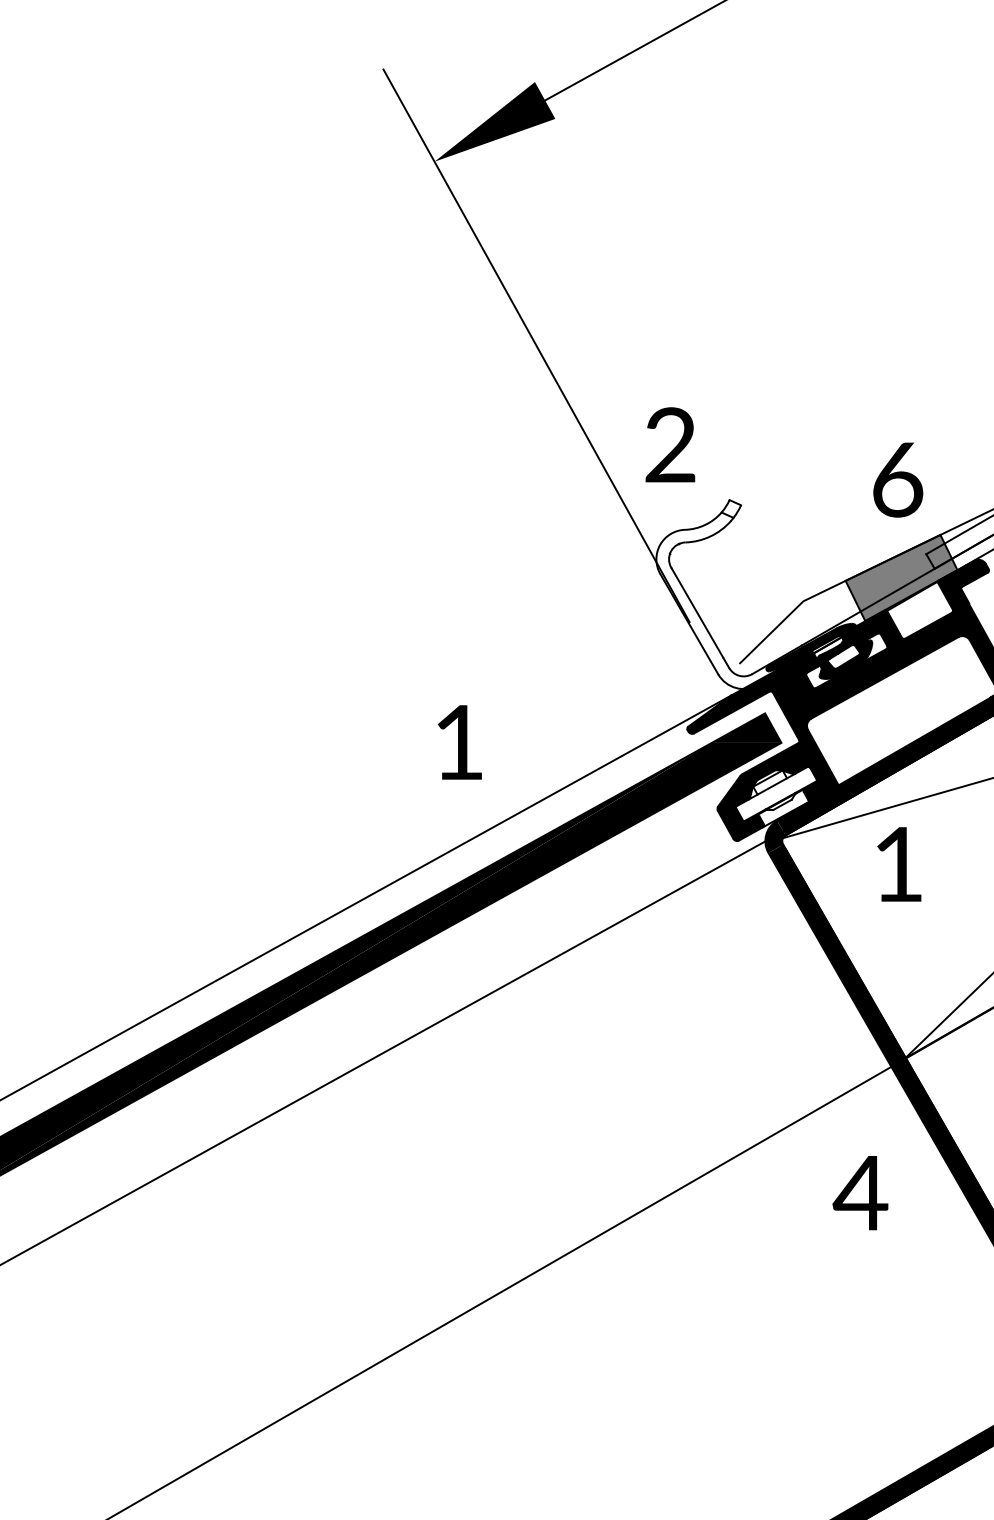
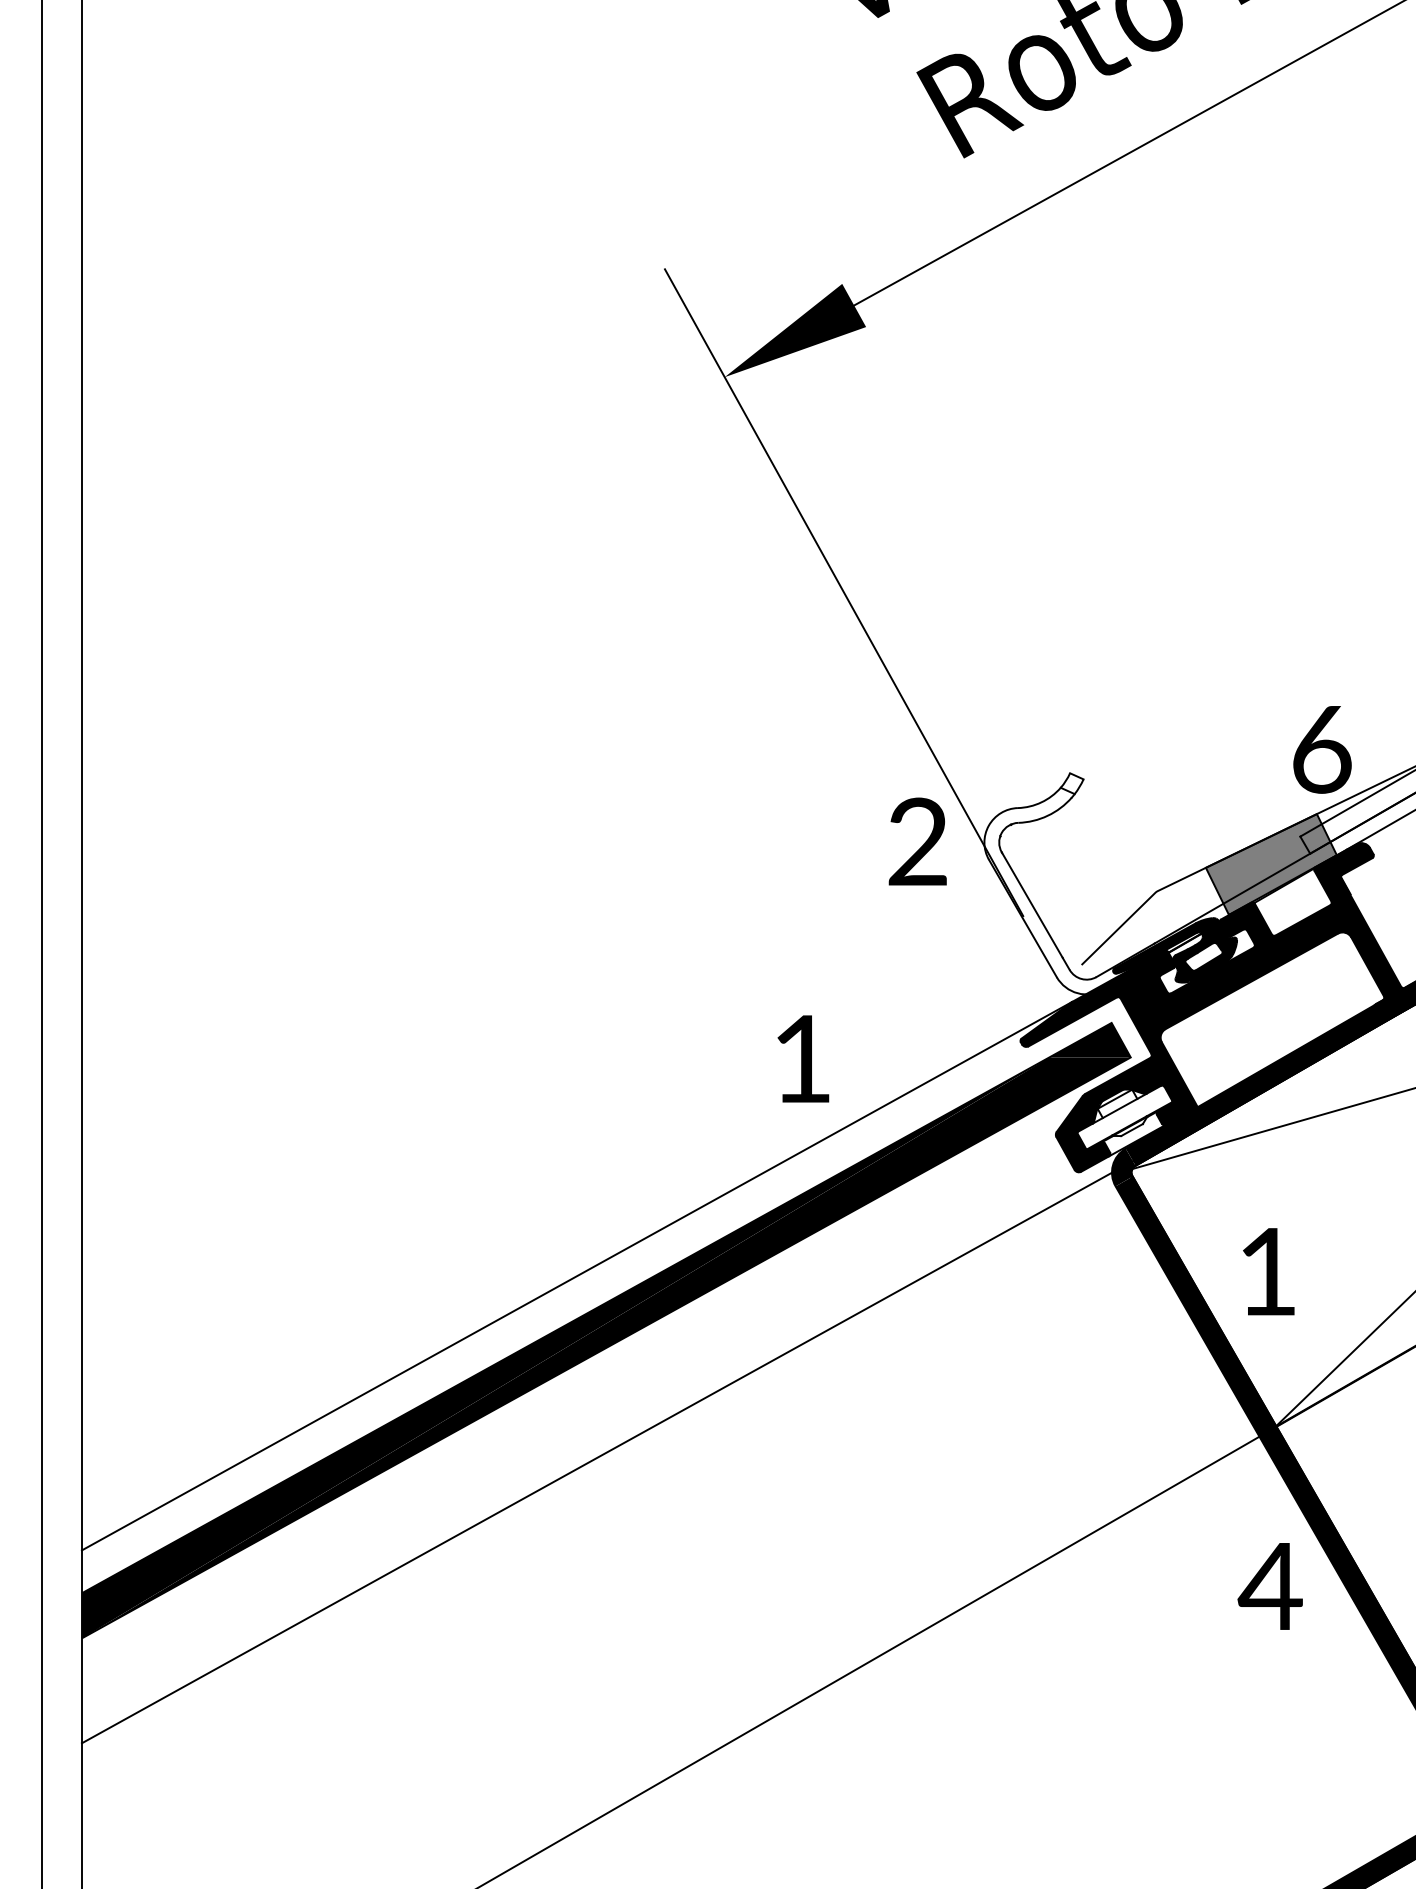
text: (670, 444) -> (917, 841), moved
text: (898, 479) -> (1322, 749), moved
text: (459, 742) -> (803, 1058), moved
text: (899, 864) -> (1268, 1271), moved
text: (859, 1193) -> (1269, 1586), moved

